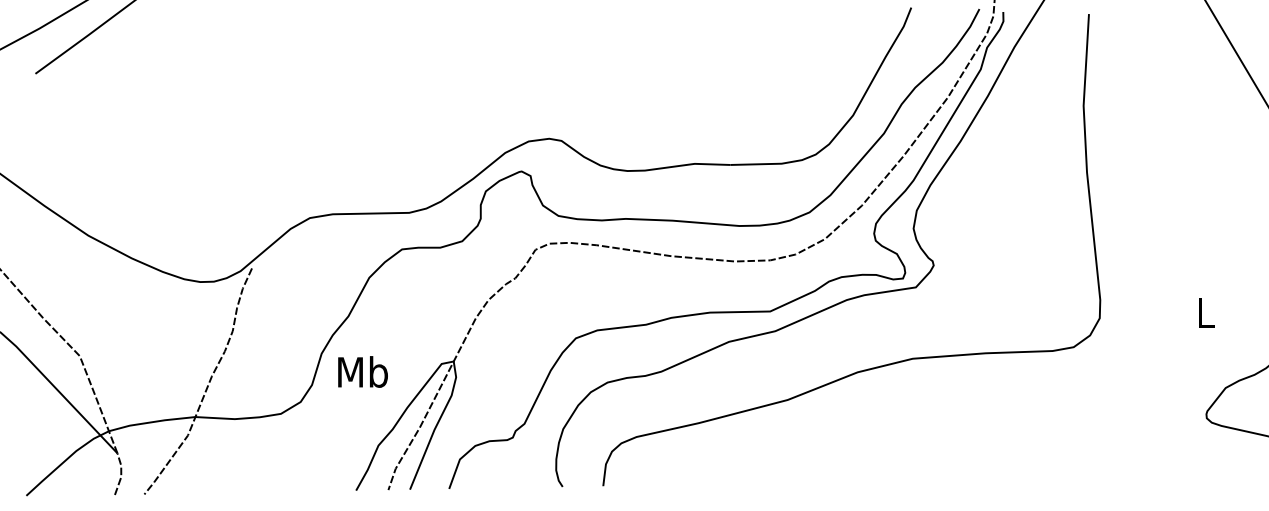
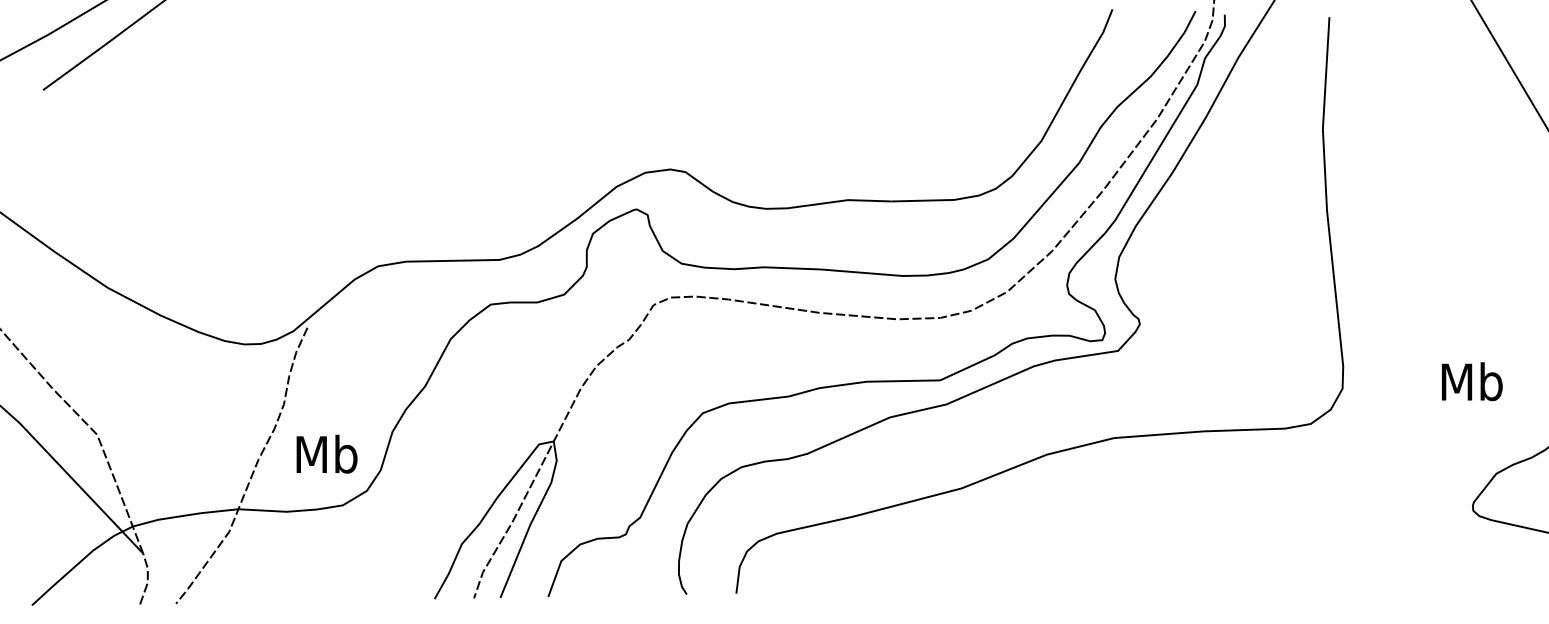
text: (1205, 312) -> (1471, 381), L -> Mb
text: (362, 371) -> (326, 453), moved

